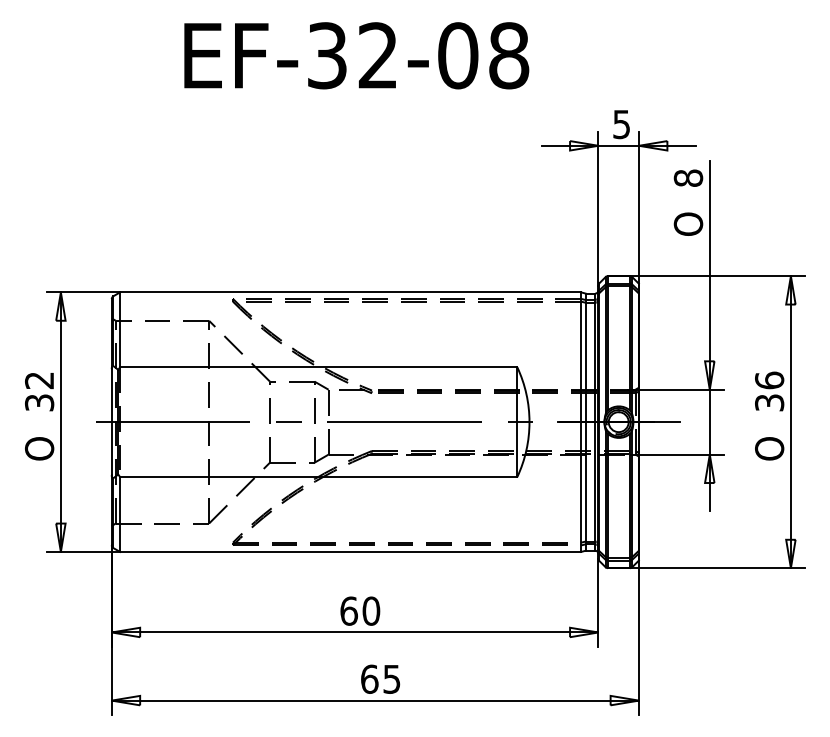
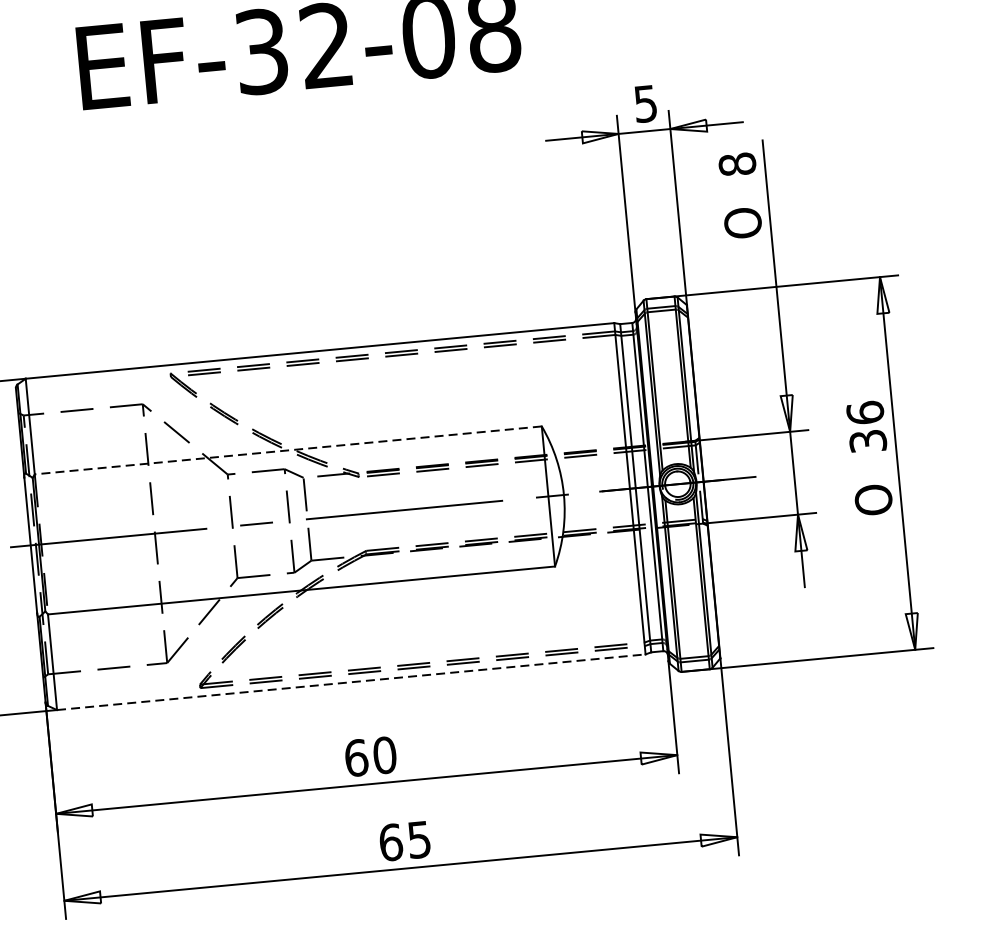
line: (318, 367) -> (288, 450), solid -> dashed
line: (350, 551) -> (351, 681), solid -> dashed

